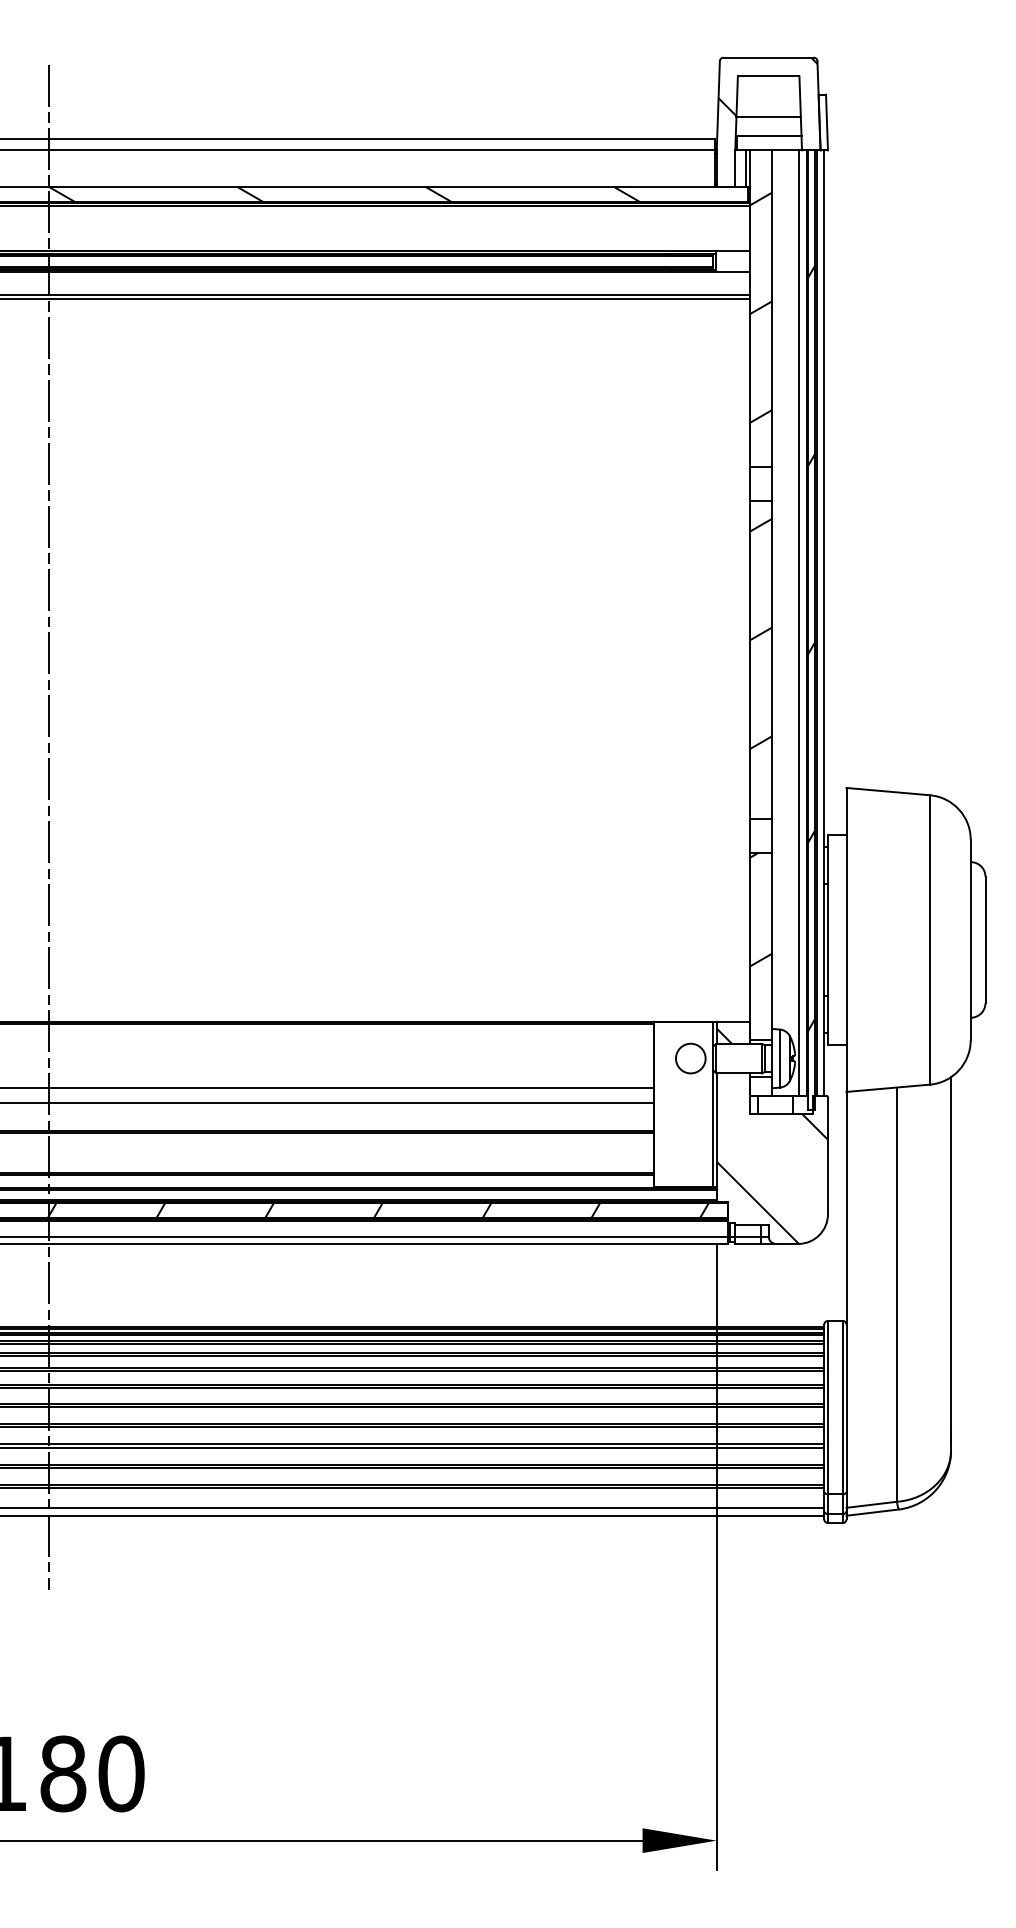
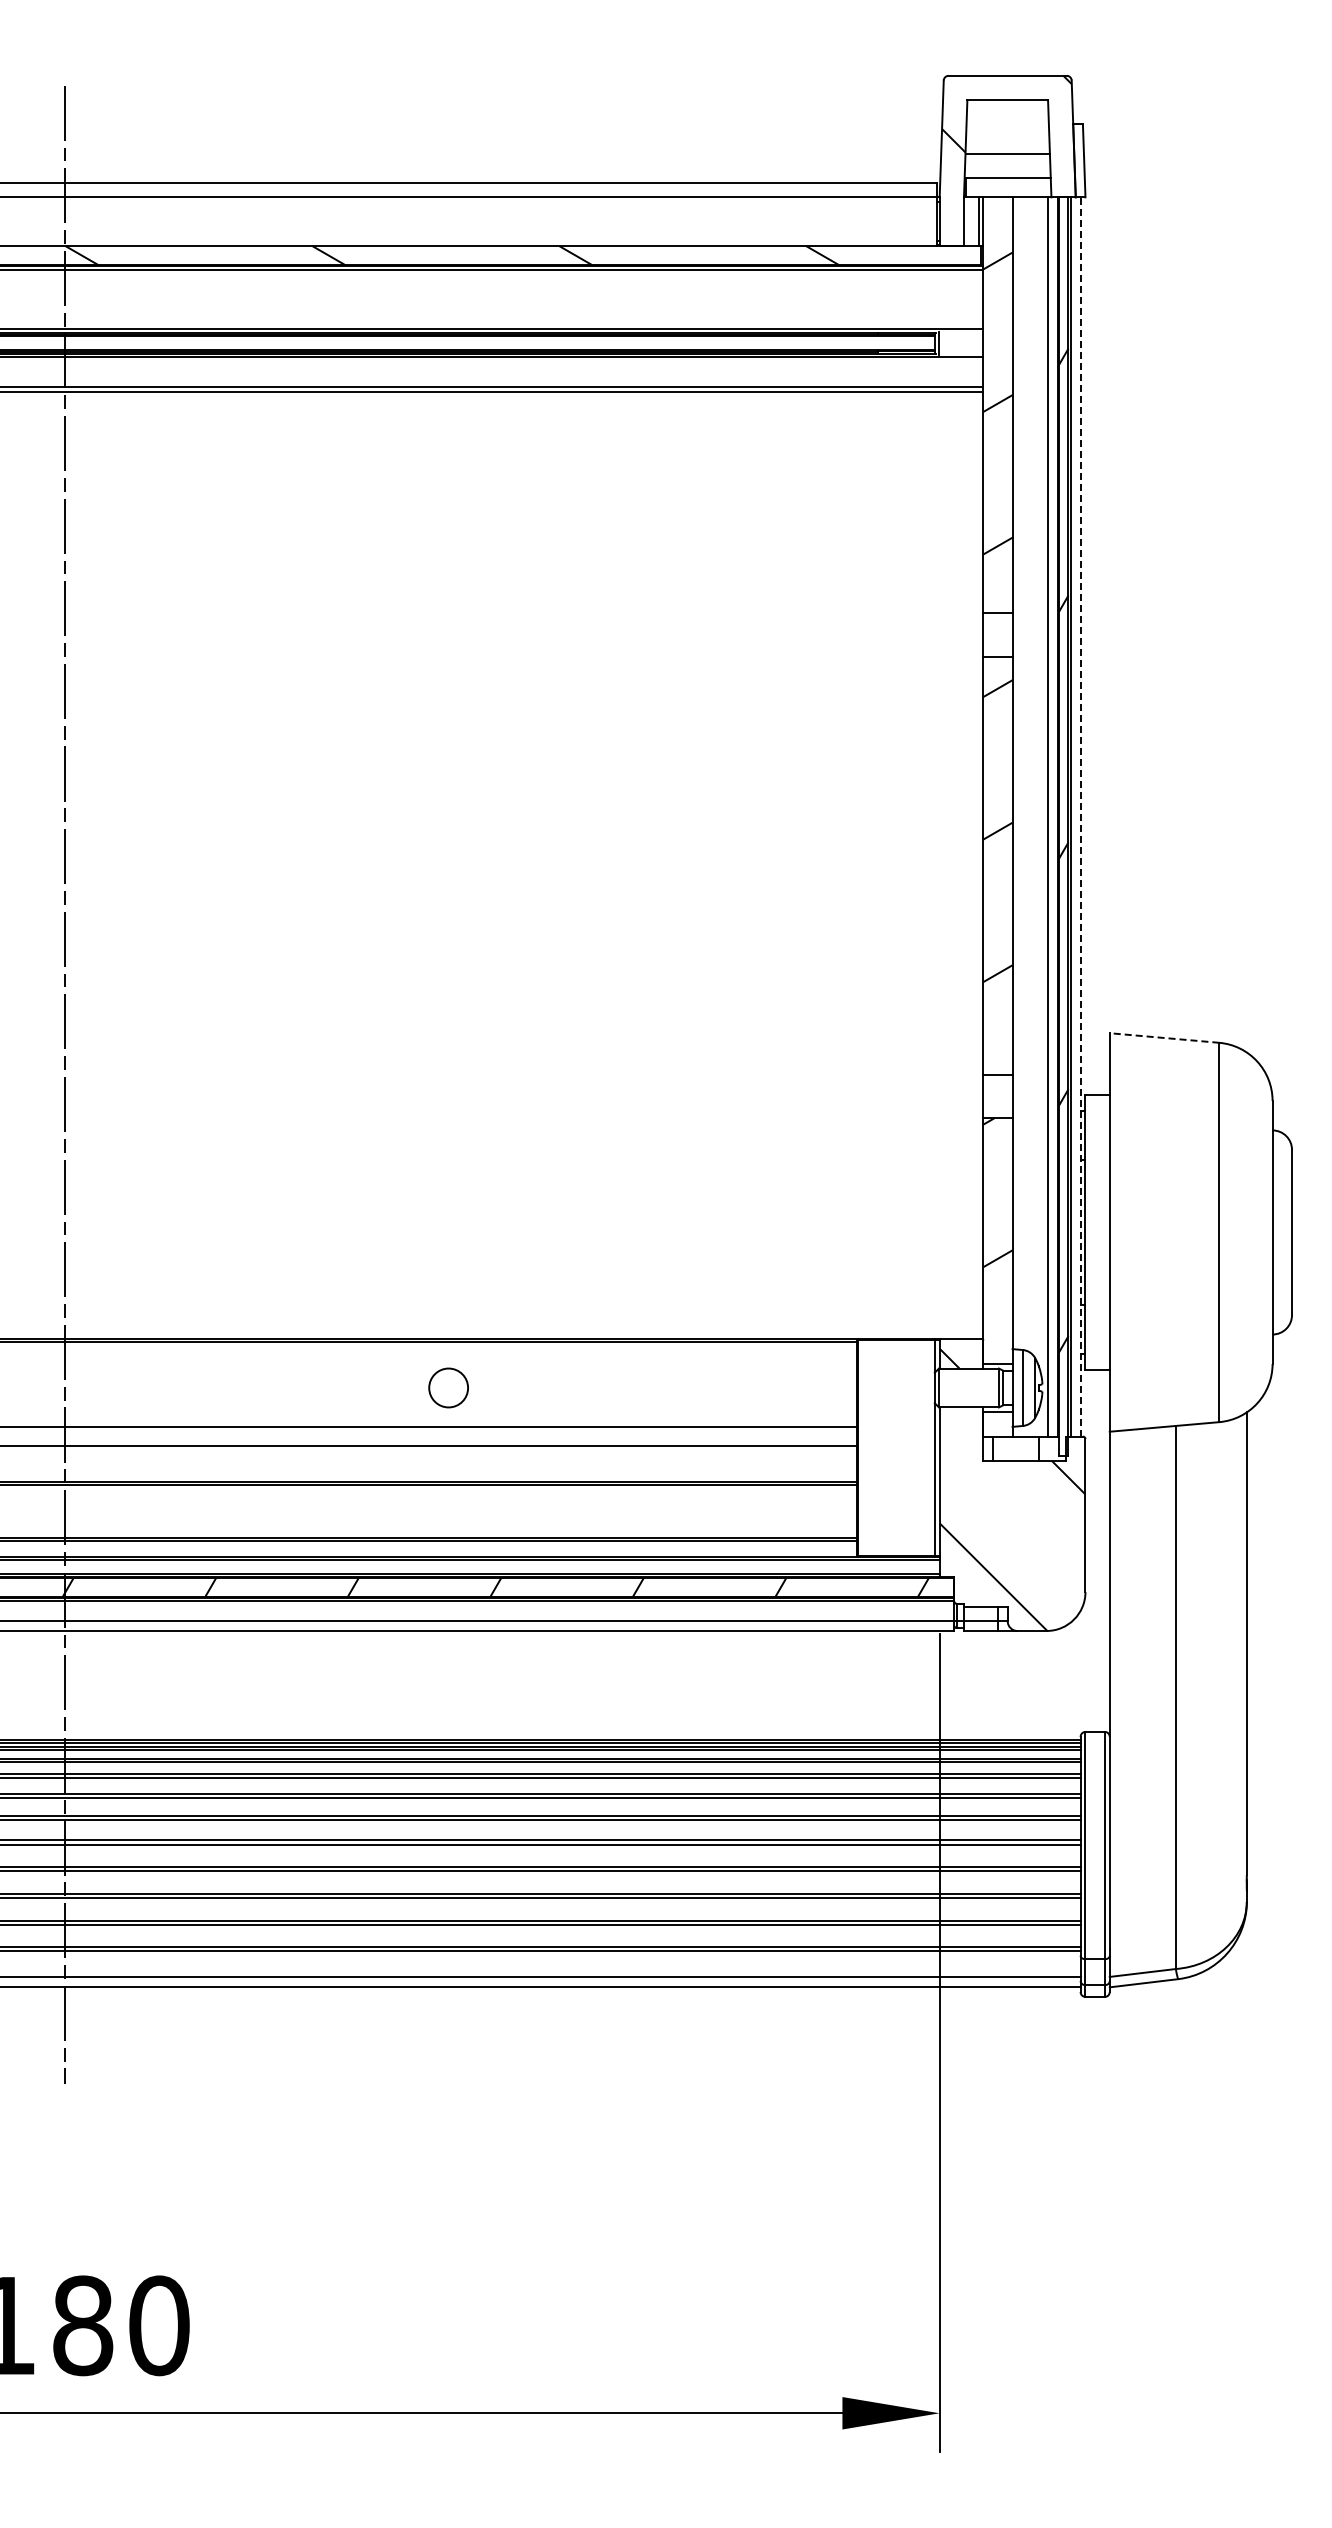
line: (824, 622) -> (1080, 816), solid -> dashed
line: (888, 791) -> (1164, 1038), solid -> dashed
circle: (690, 1058) -> (448, 1387), moved

